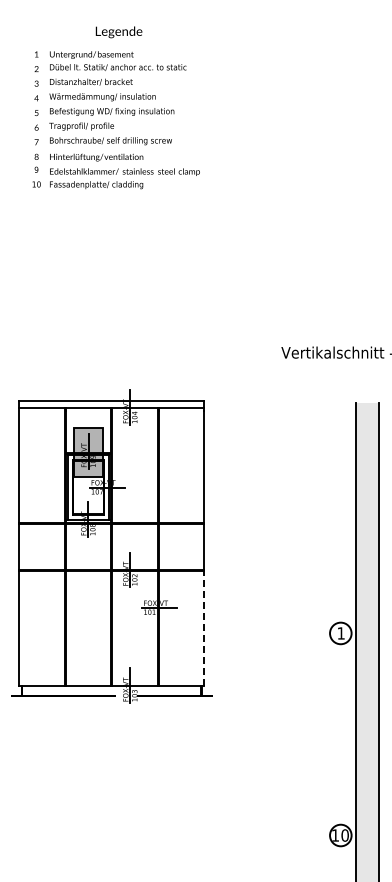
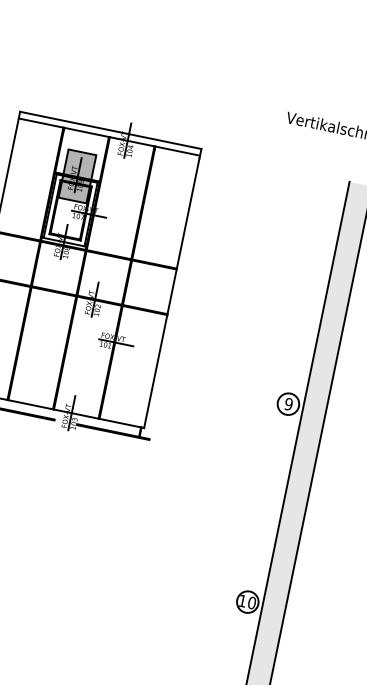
line: (204, 628) -> (155, 371), dashed -> solid
text: (340, 633) -> (288, 404), 1 -> 9

